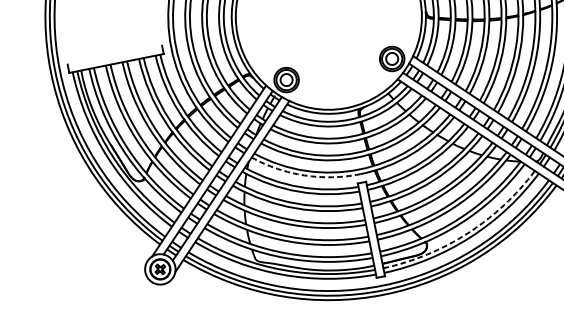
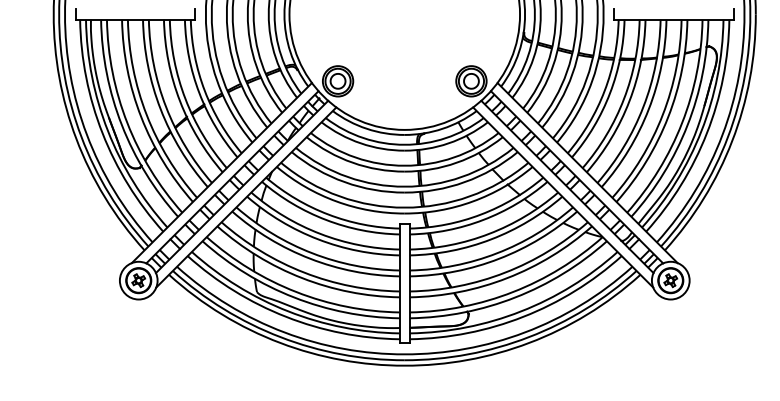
arc: (304, 175) -> (336, 201), dashed -> solid
arc: (468, 233) -> (521, 311), dashed -> solid

